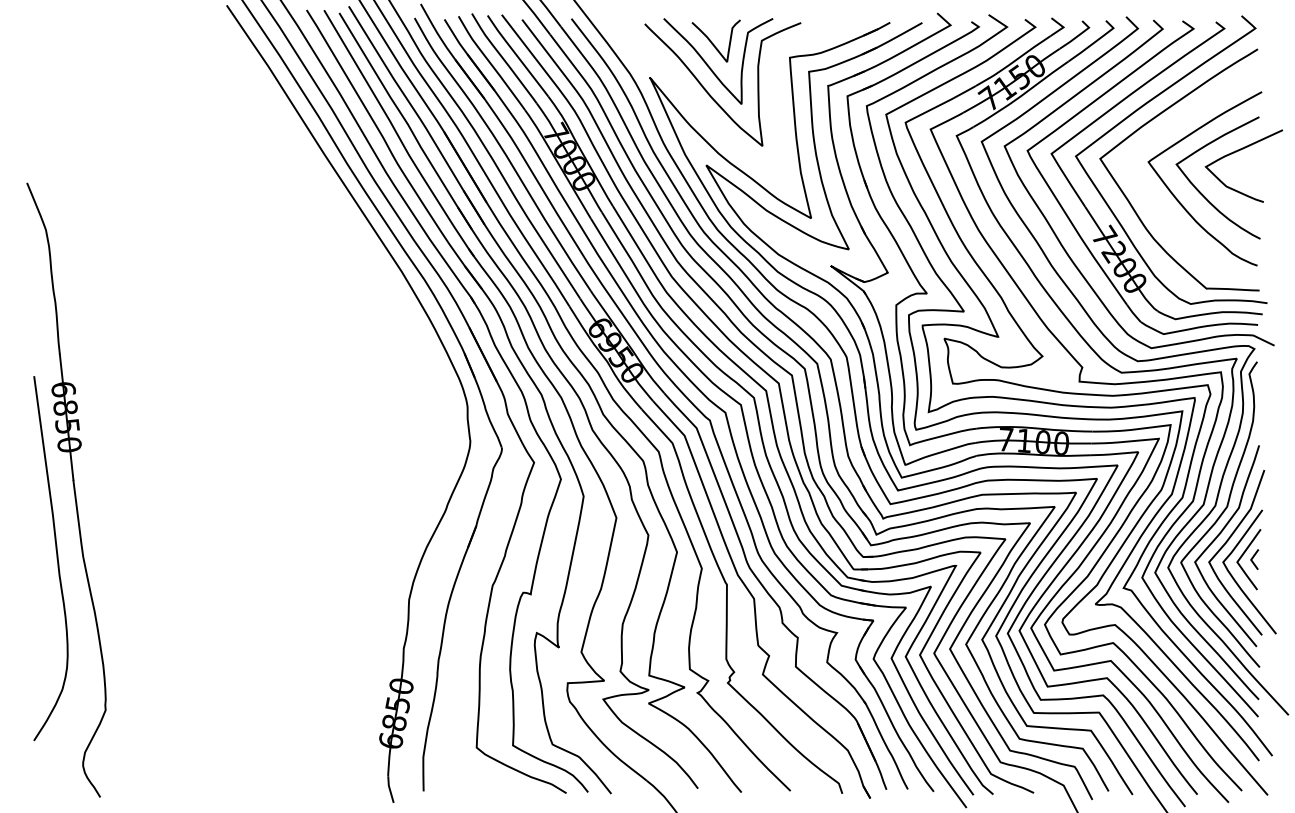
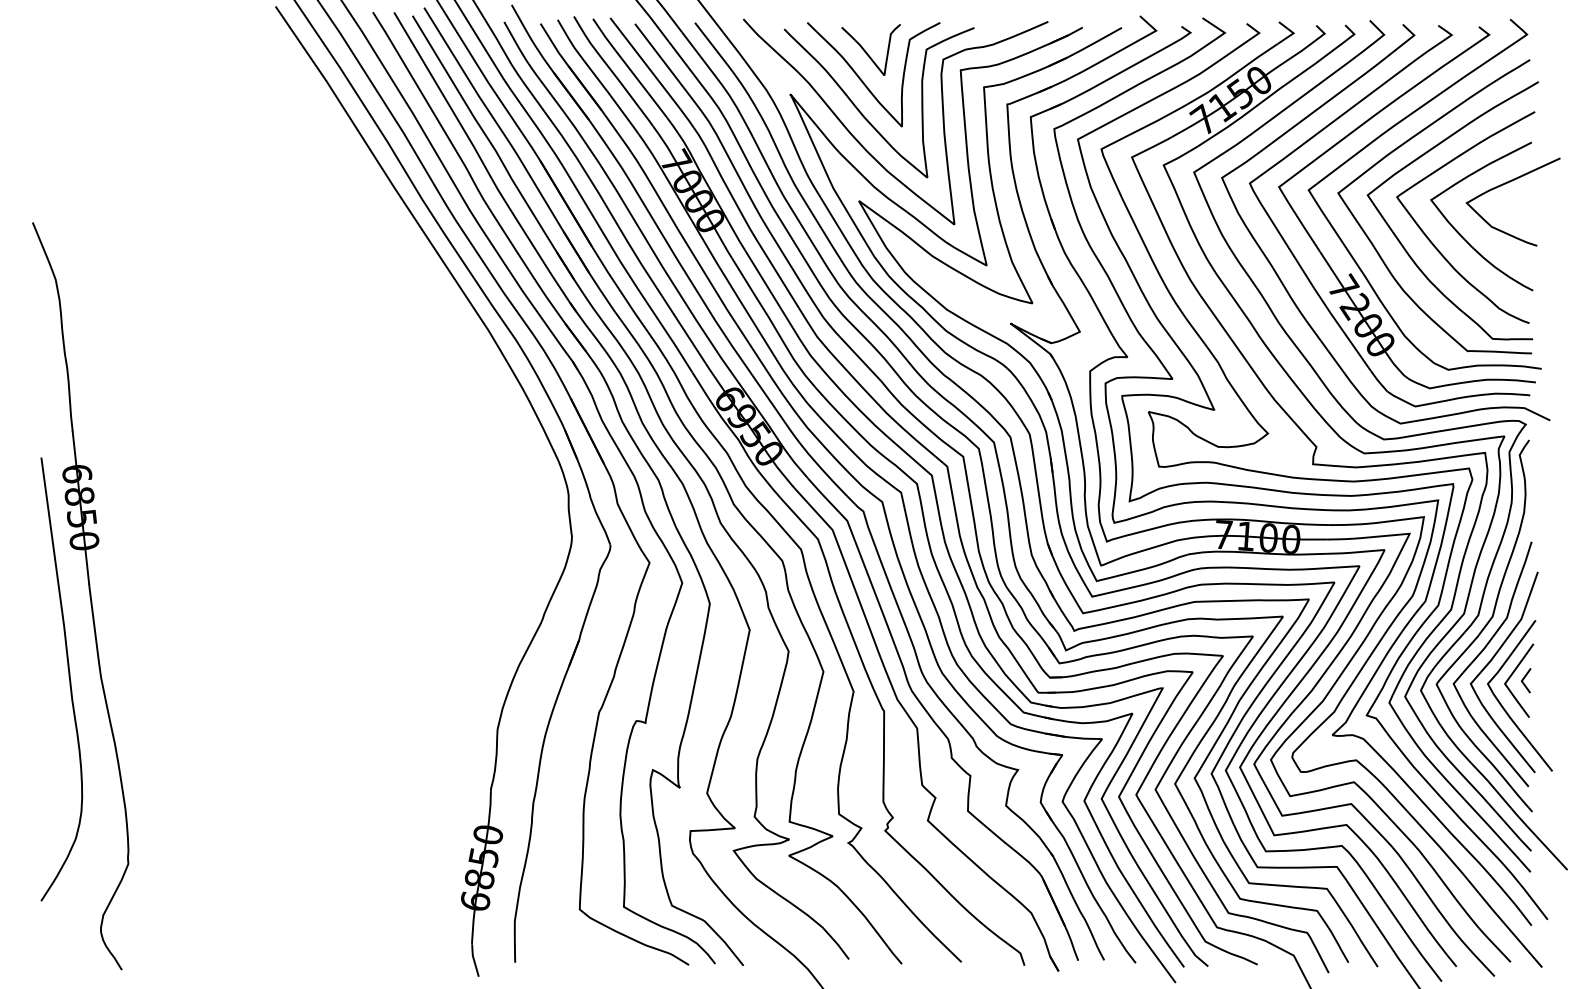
curve: (713, 123) -> (867, 150), added
curve: (1155, 203) -> (1405, 247), added

